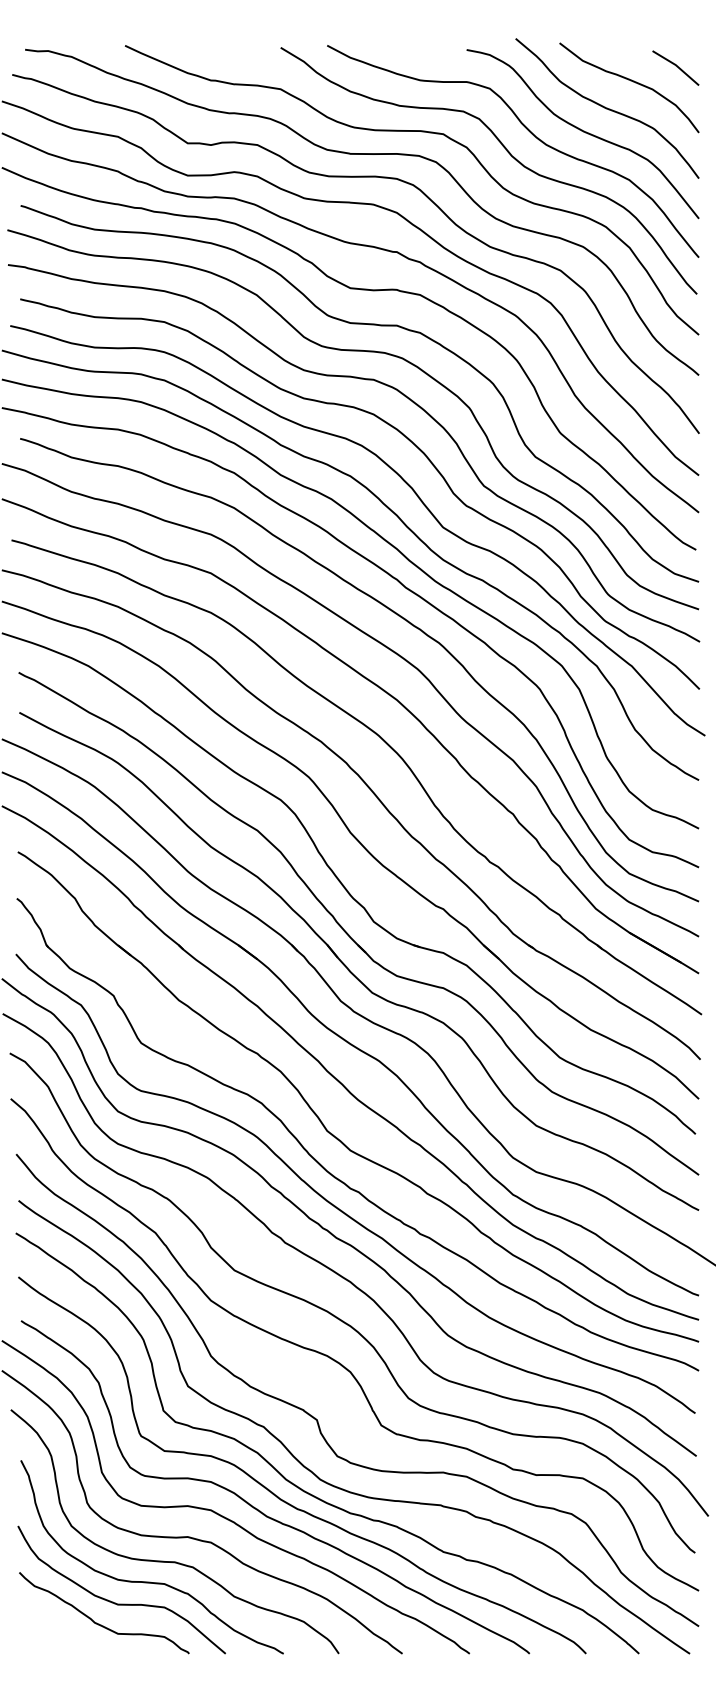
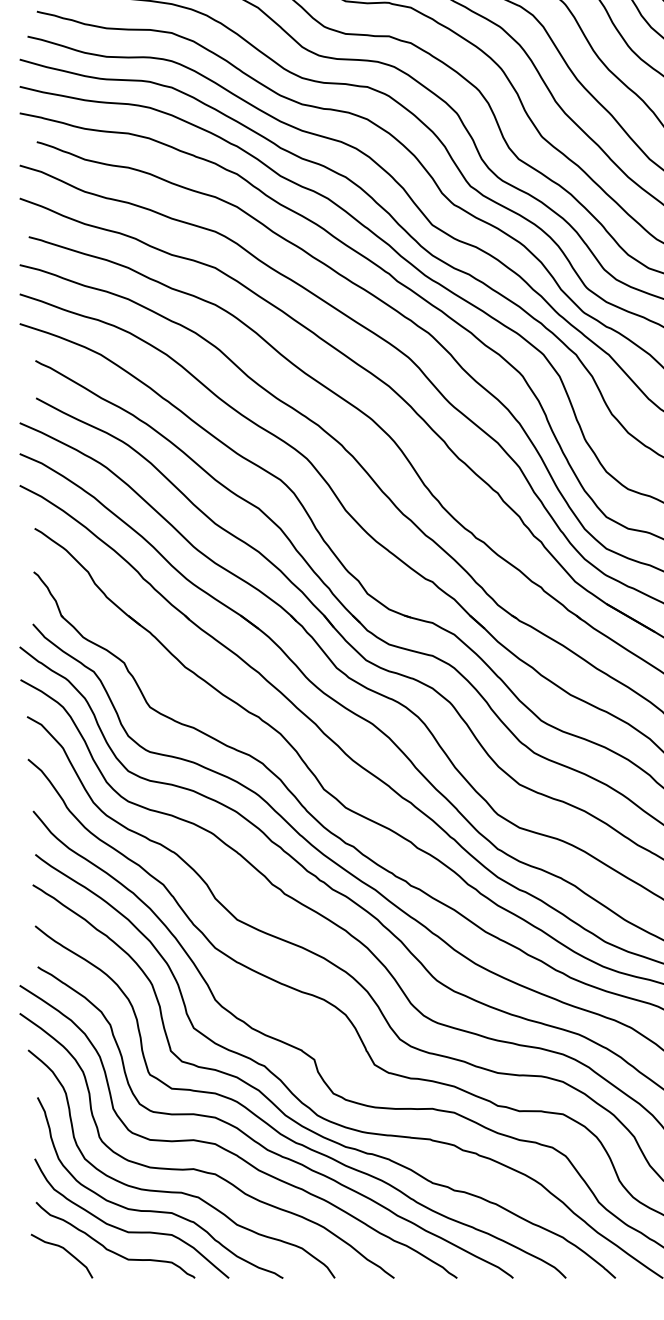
curve: (50, 1624) -> (65, 1250), added

